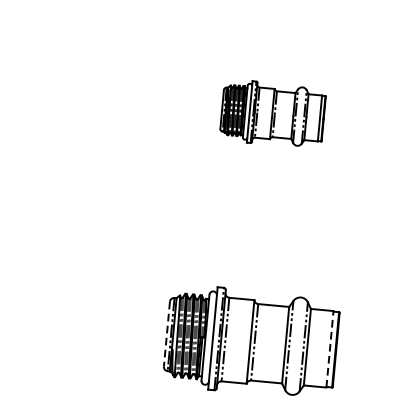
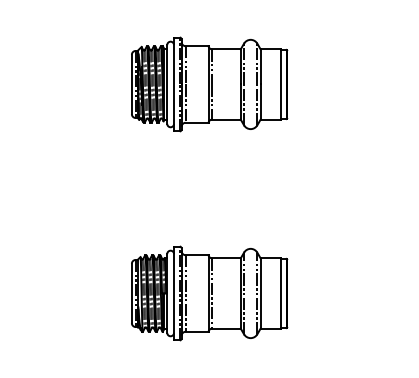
part: (272, 114) -> (209, 84), size x1.67
line: (166, 334) -> (131, 293), dashed -> solid
line: (330, 349) -> (281, 293), dashed -> solid

